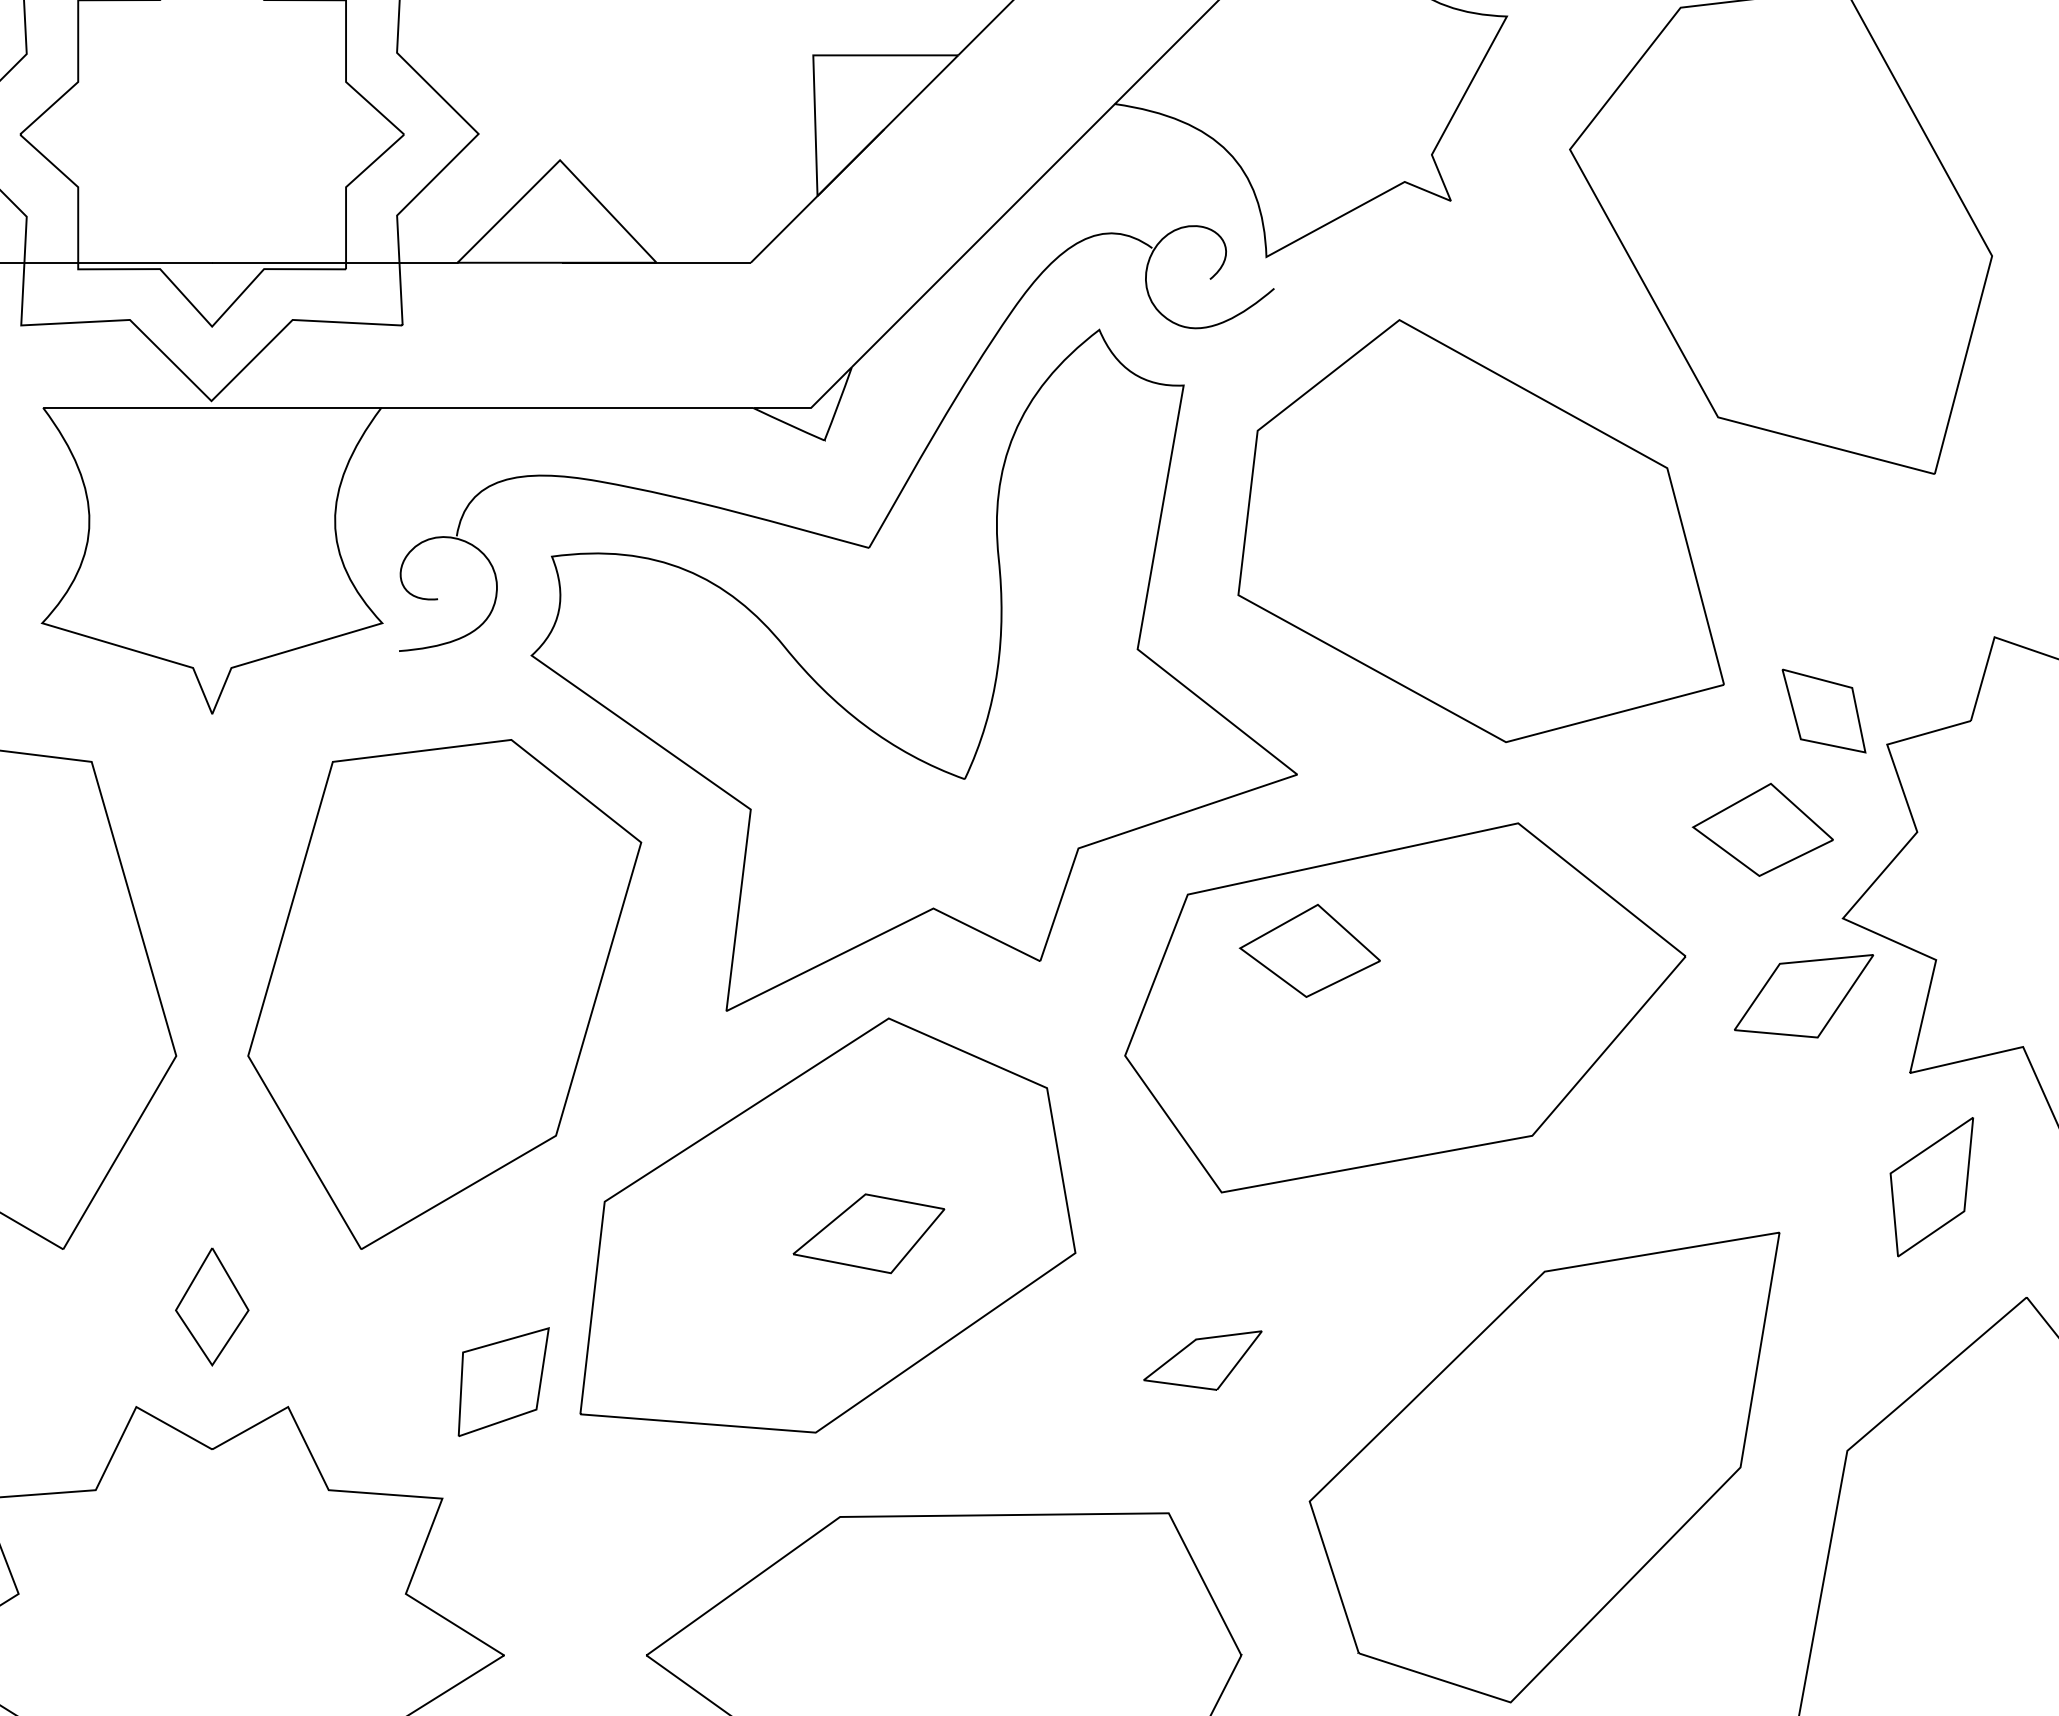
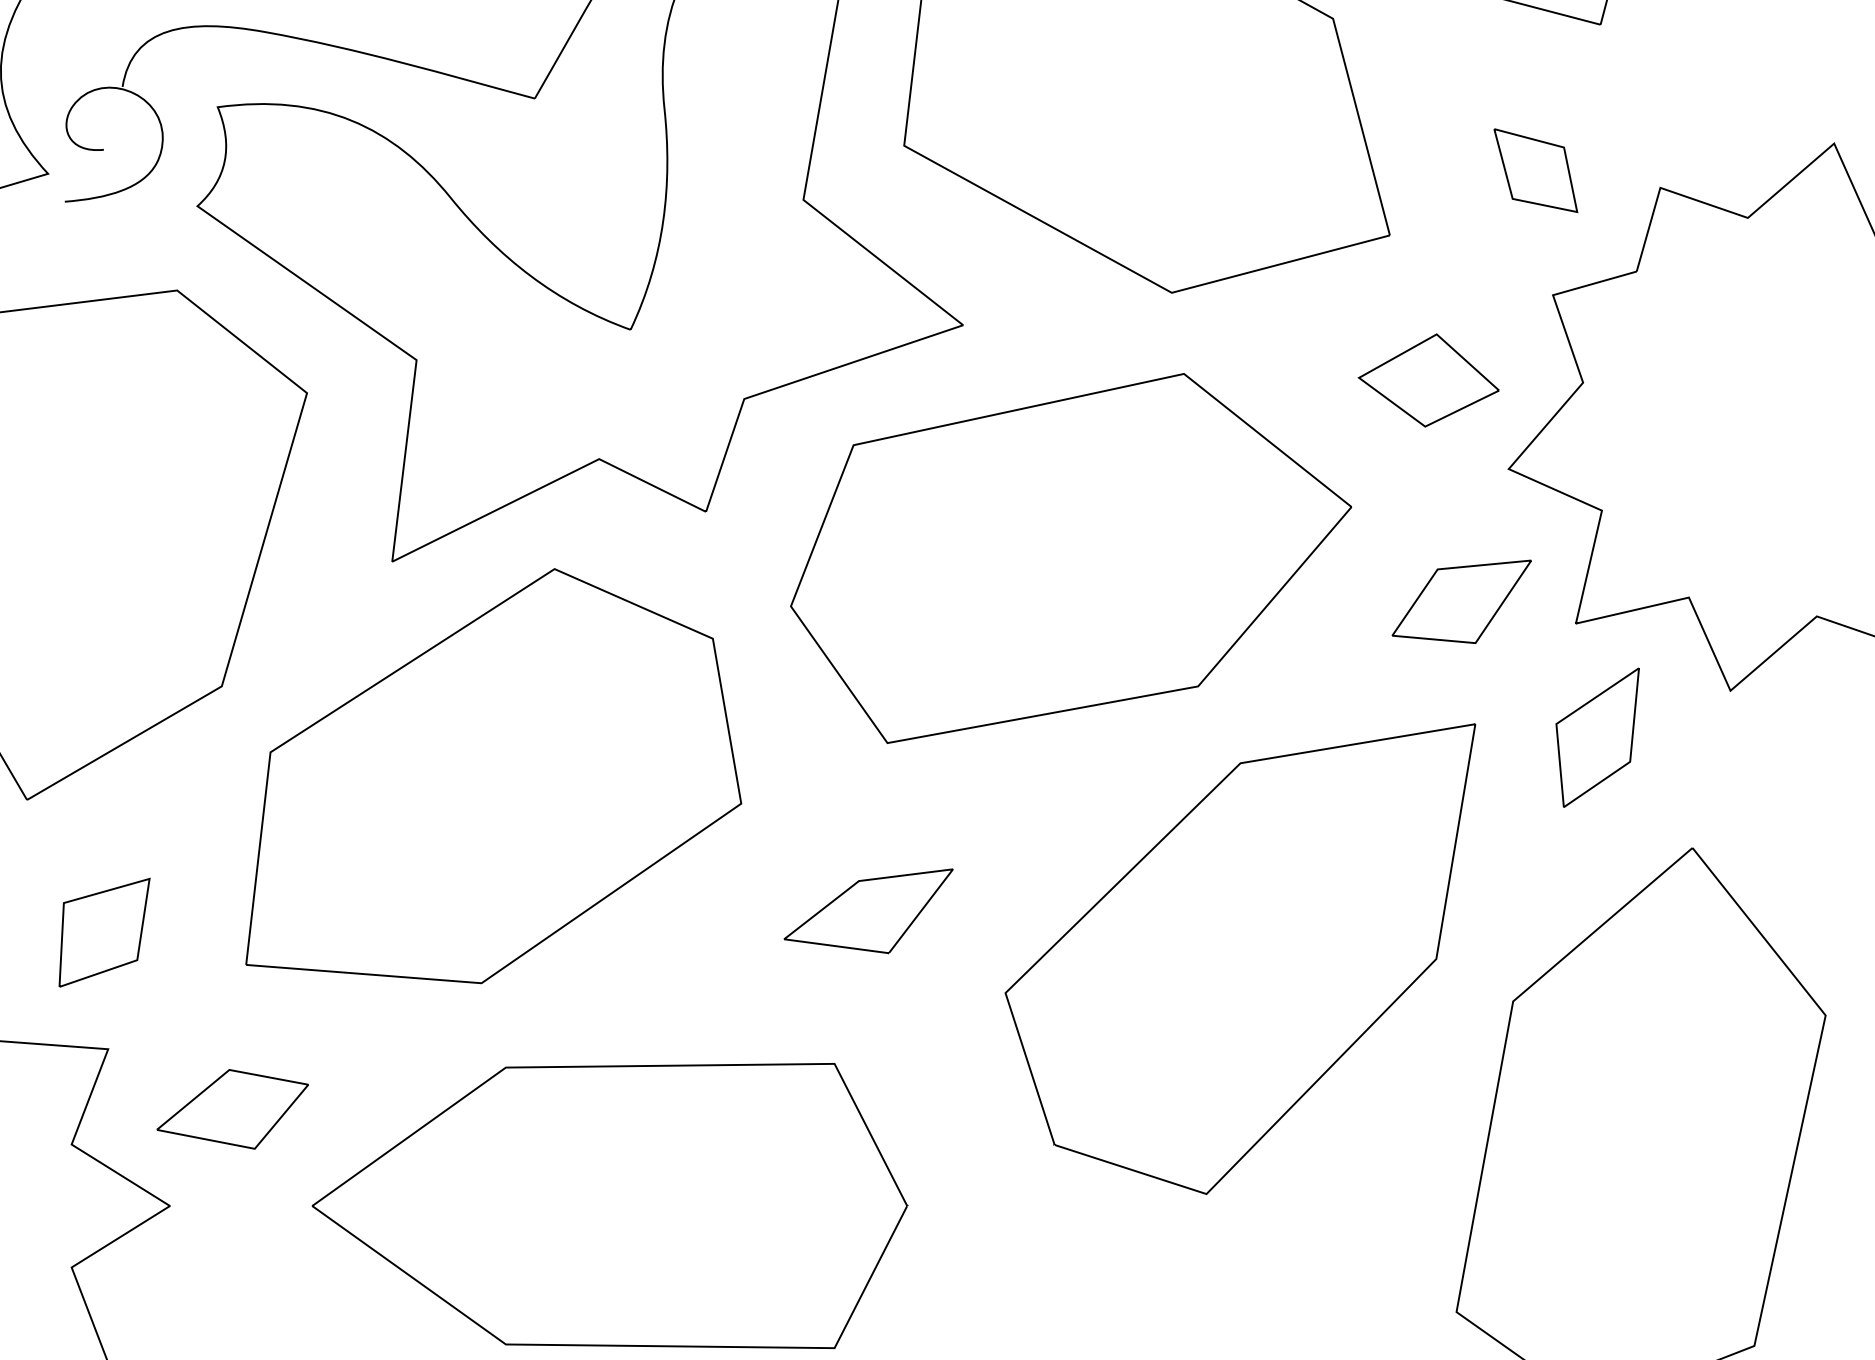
part: (1823, 710) -> (1535, 170), moved
part: (1309, 950) -> (975, 501), removed
part: (1804, 996) -> (1462, 602), moved
part: (868, 1233) -> (232, 1109), moved
part: (1202, 1360) -> (868, 911), size x1.43
part: (503, 1381) -> (104, 932), moved
part: (1544, 1467) -> (1240, 959), moved

